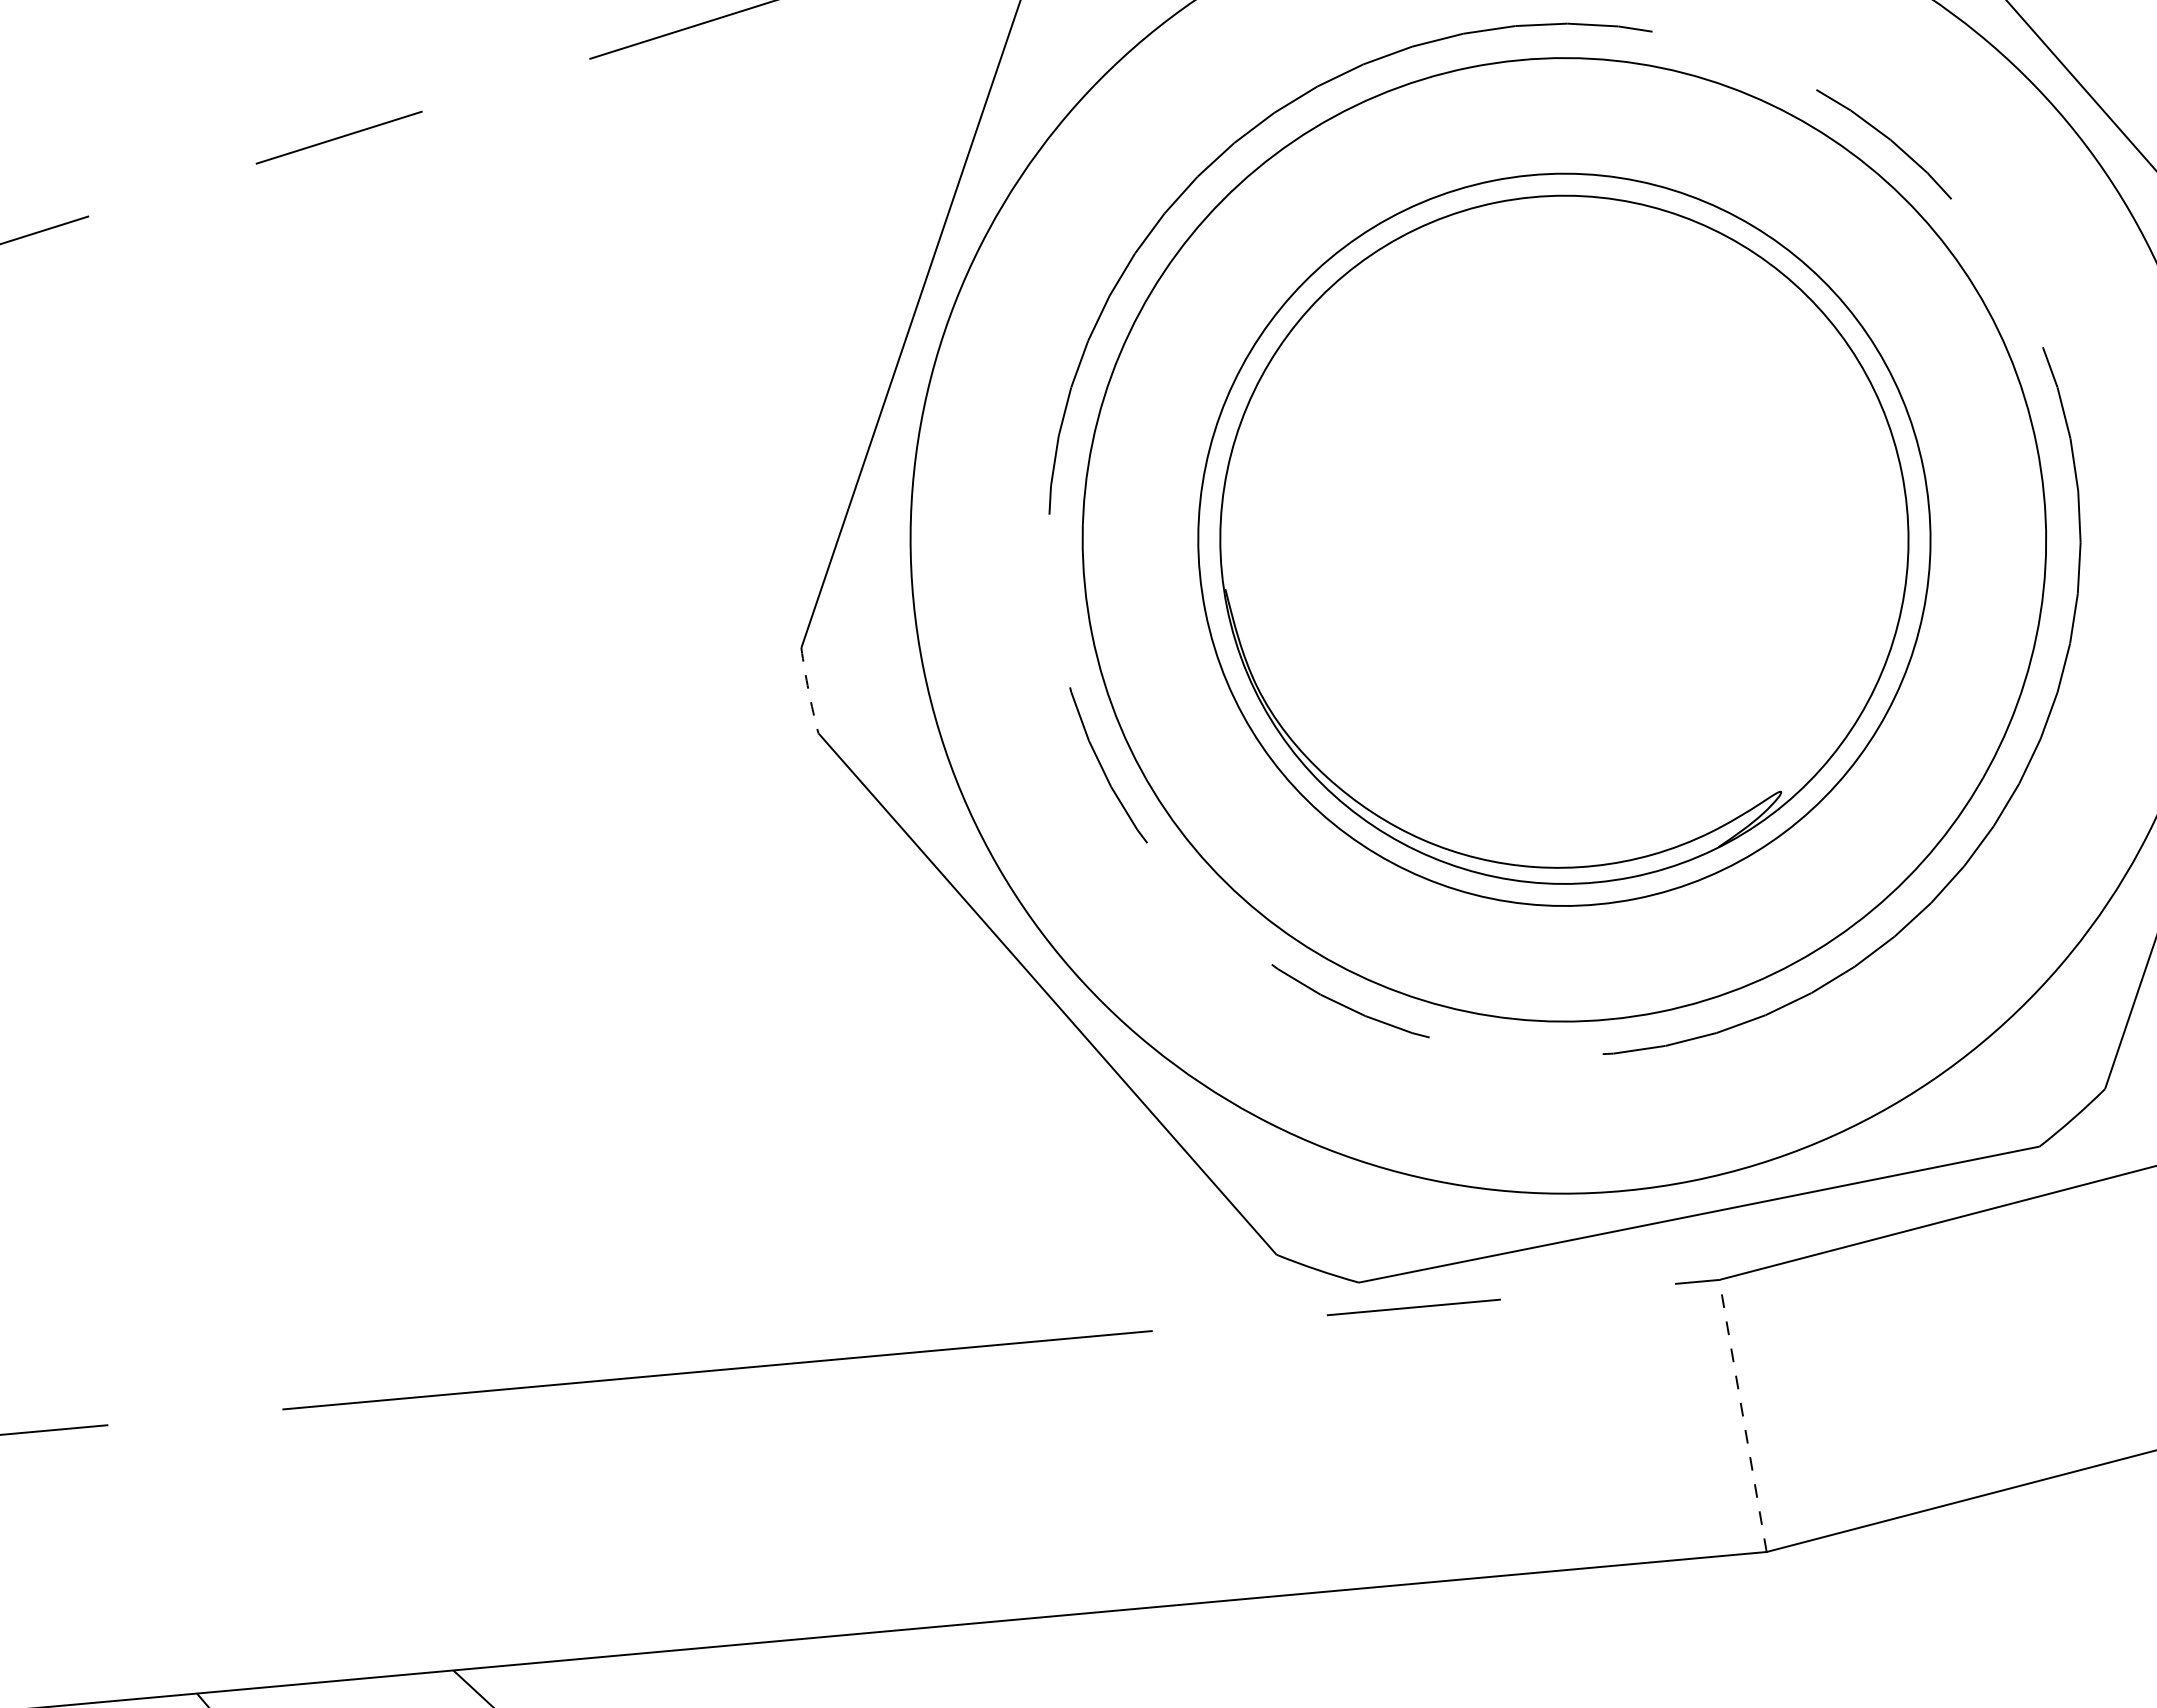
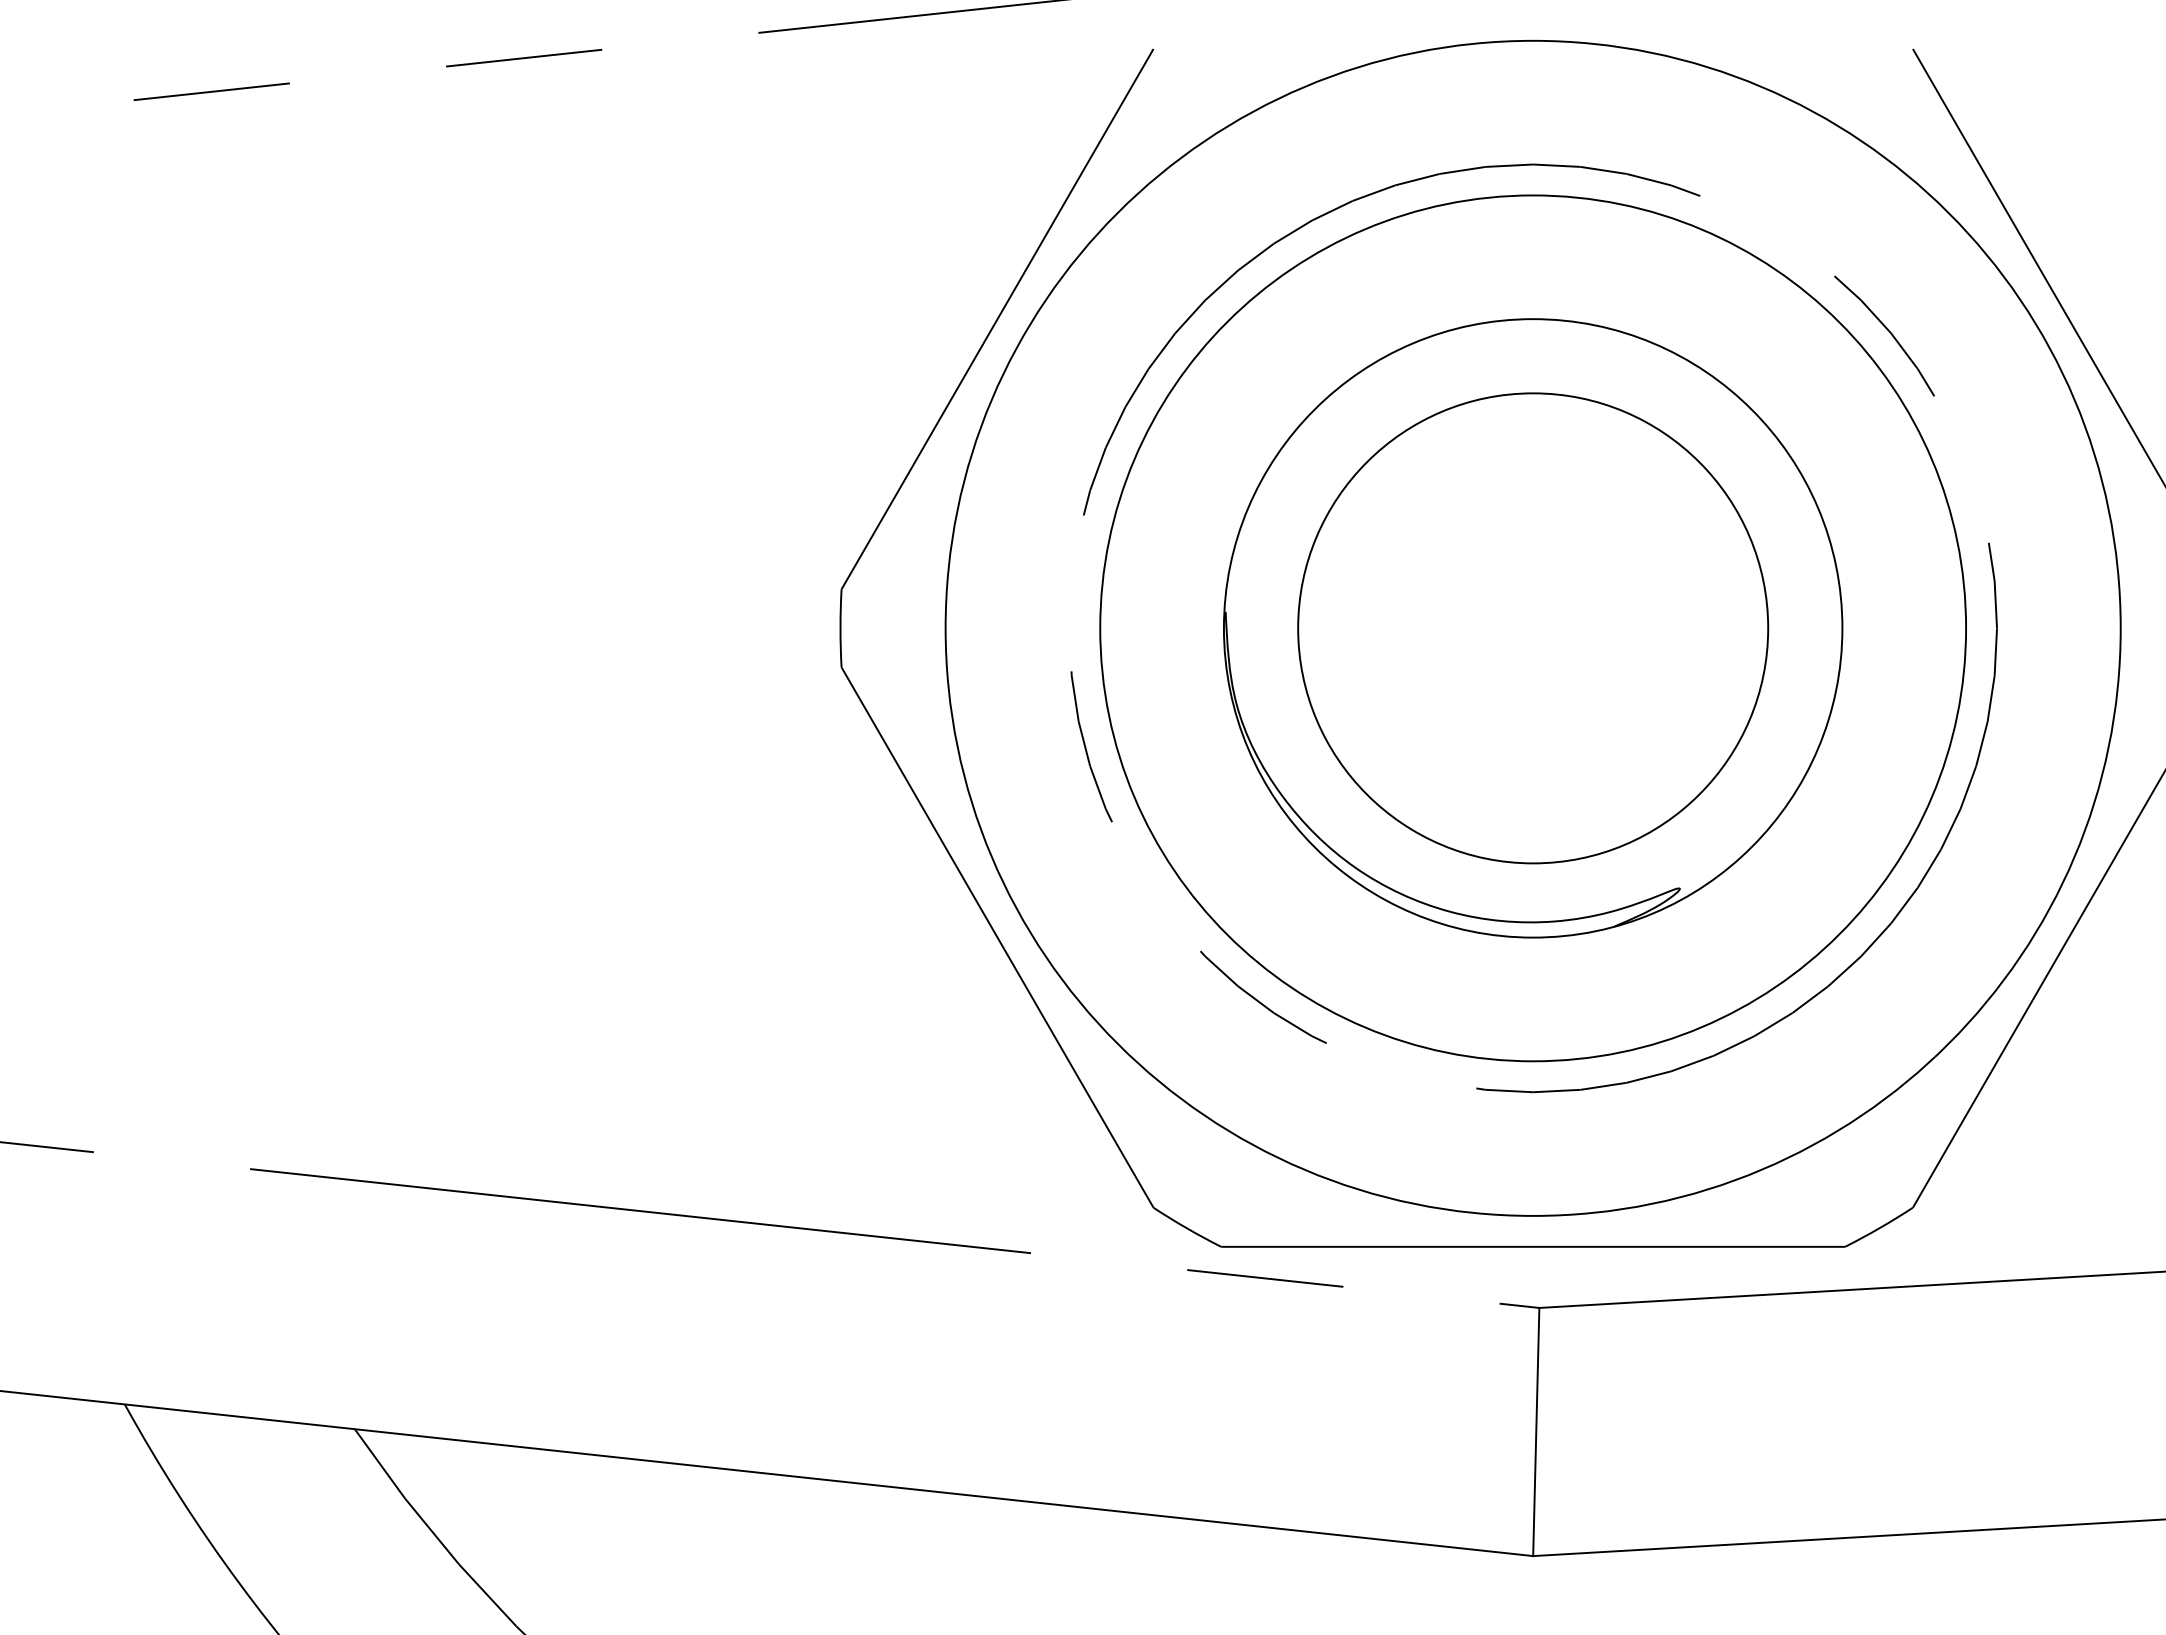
circle: (1564, 539) -> (1533, 628), size x0.71
arc: (808, 690) -> (840, 628), dashed -> solid
line: (1743, 1415) -> (1536, 1431), dashed -> solid

